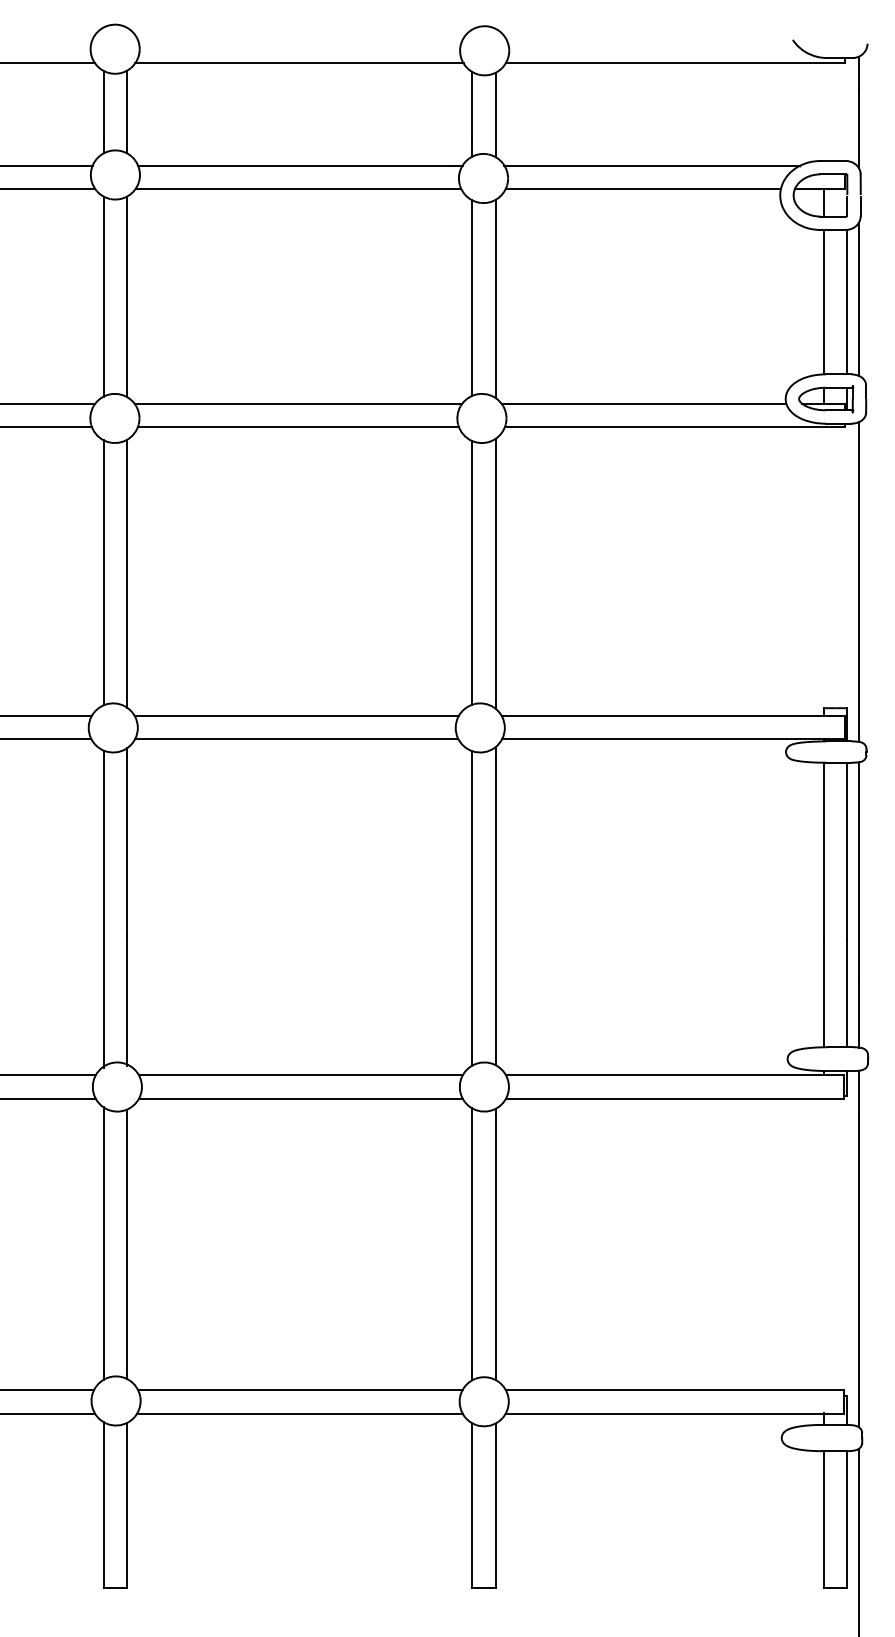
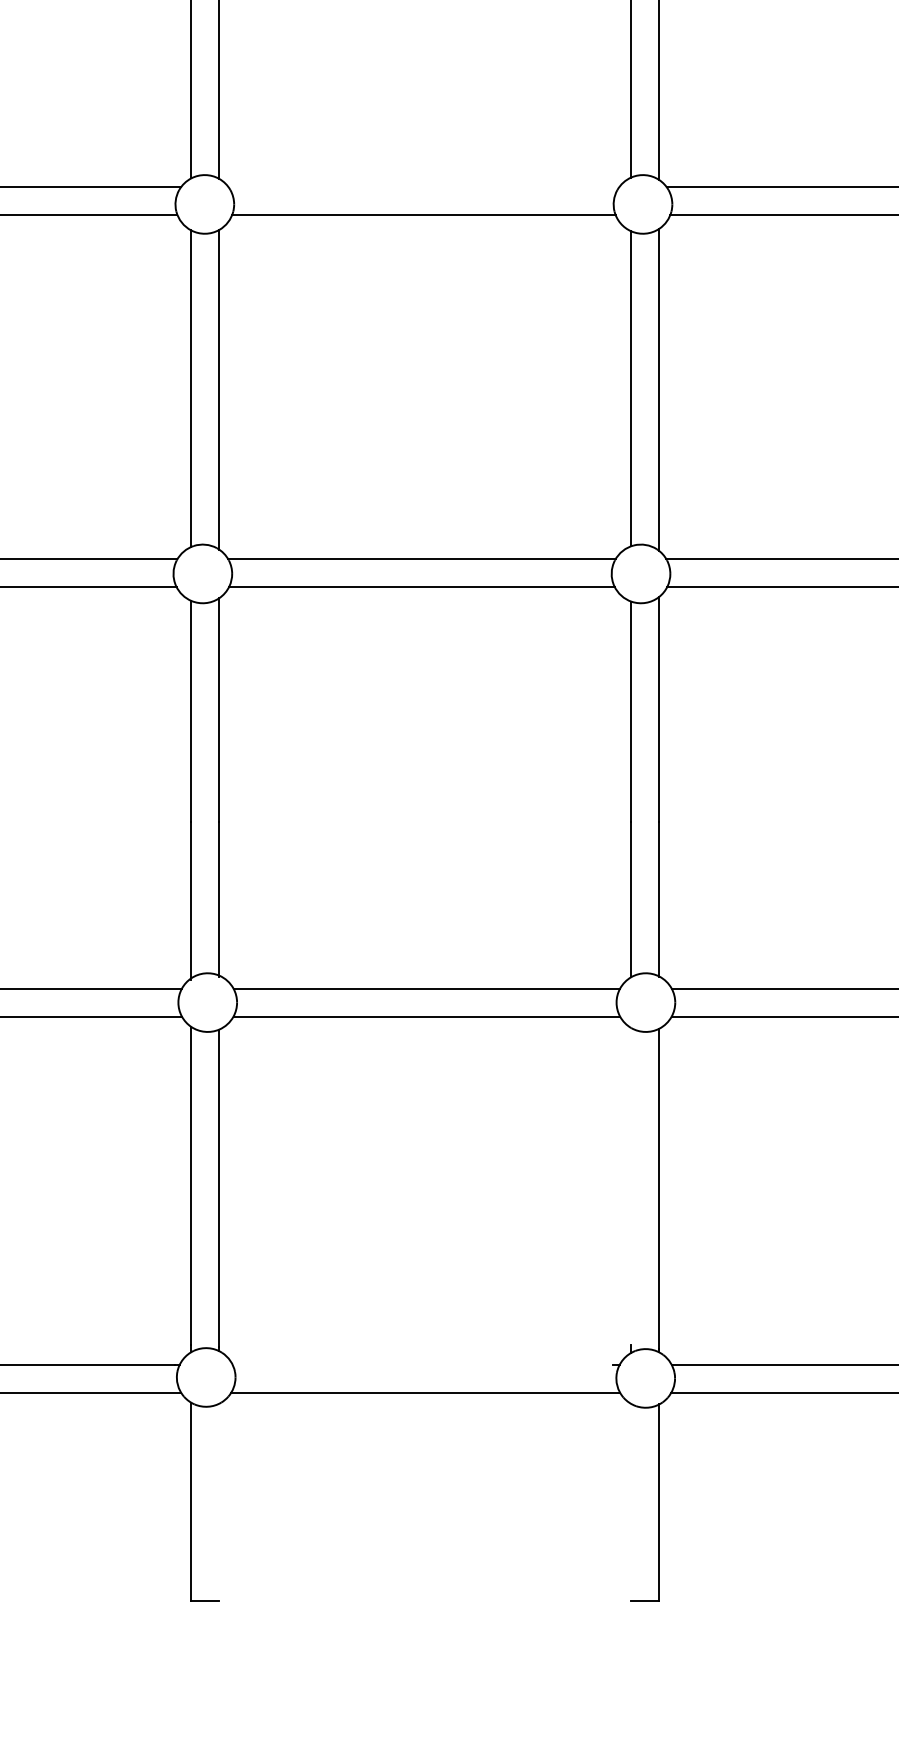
line: (298, 403) -> (423, 186), removed
line: (472, 1240) -> (631, 1185), removed
line: (297, 1390) -> (422, 1364), removed
line: (127, 1504) -> (219, 1501), removed
line: (472, 1505) -> (631, 1502), removed

